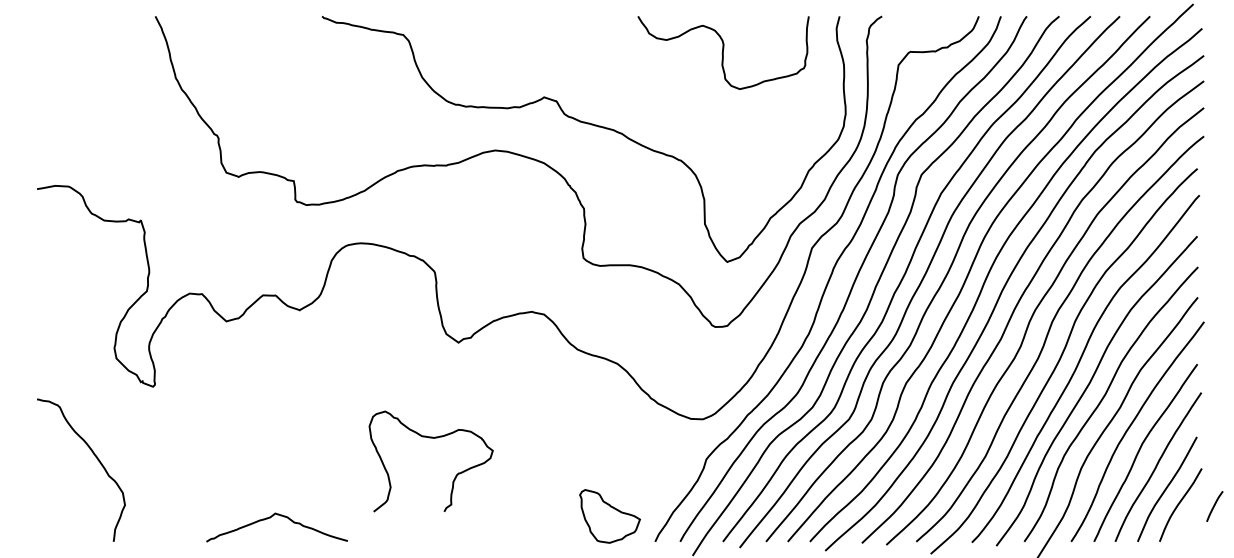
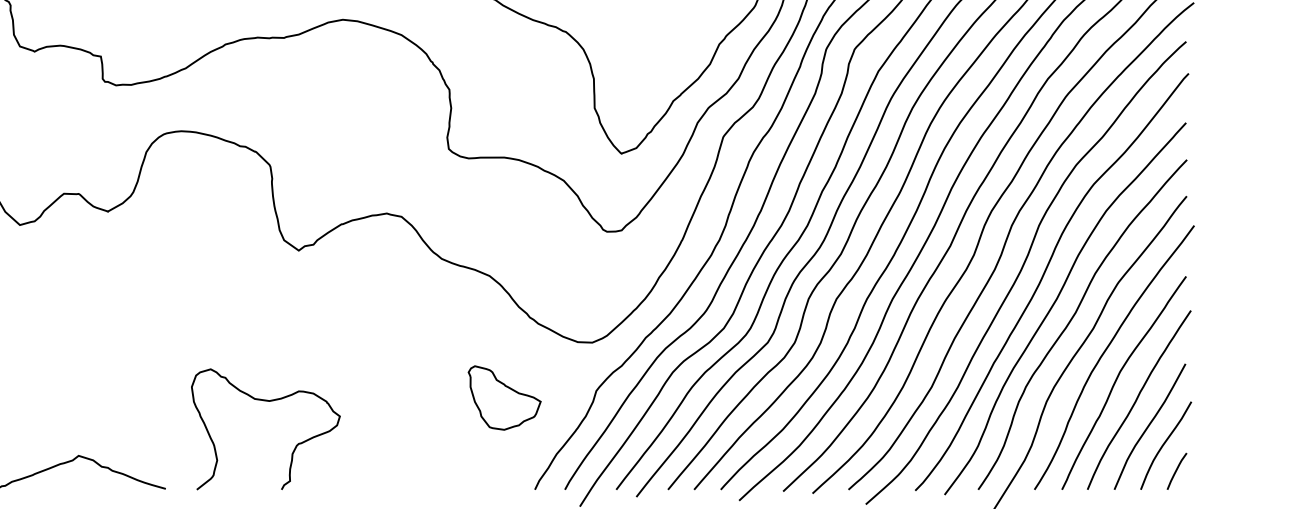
curve: (430, 438) -> (265, 401), moved
line: (1214, 506) -> (1176, 471), moved
part: (609, 516) -> (504, 398), moved

